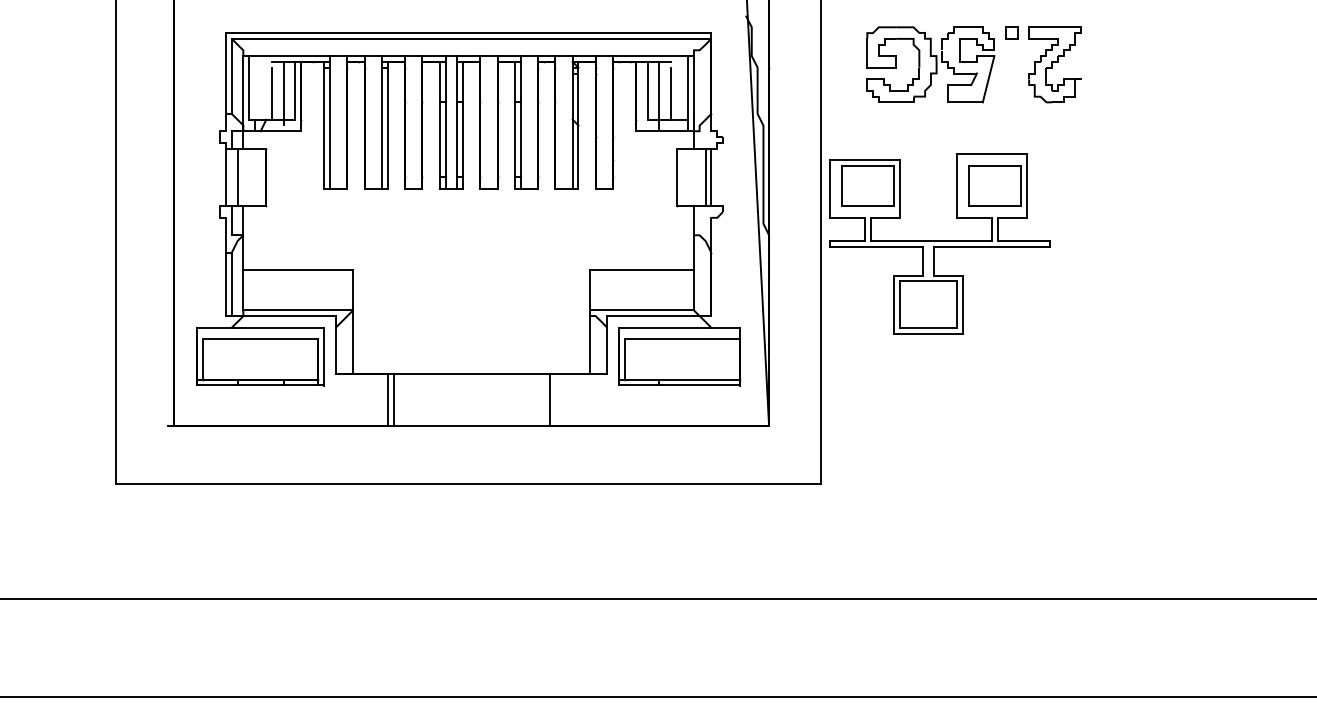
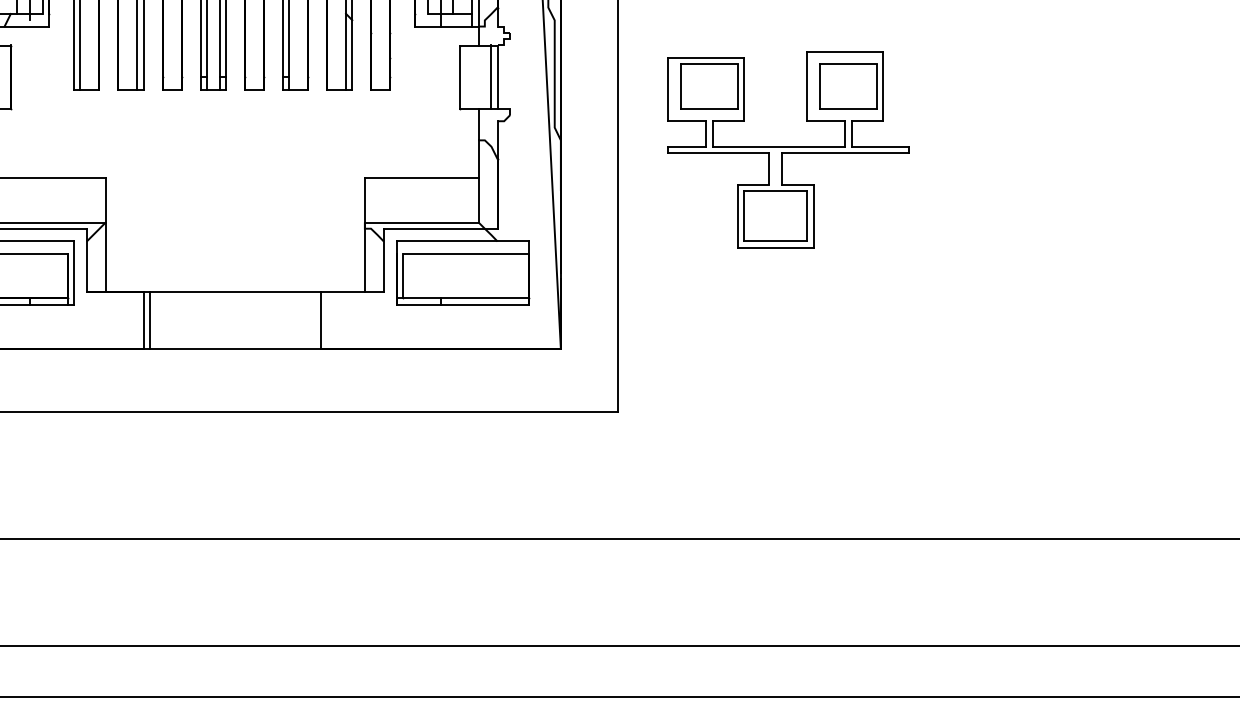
part: (939, 243) -> (787, 149), moved

